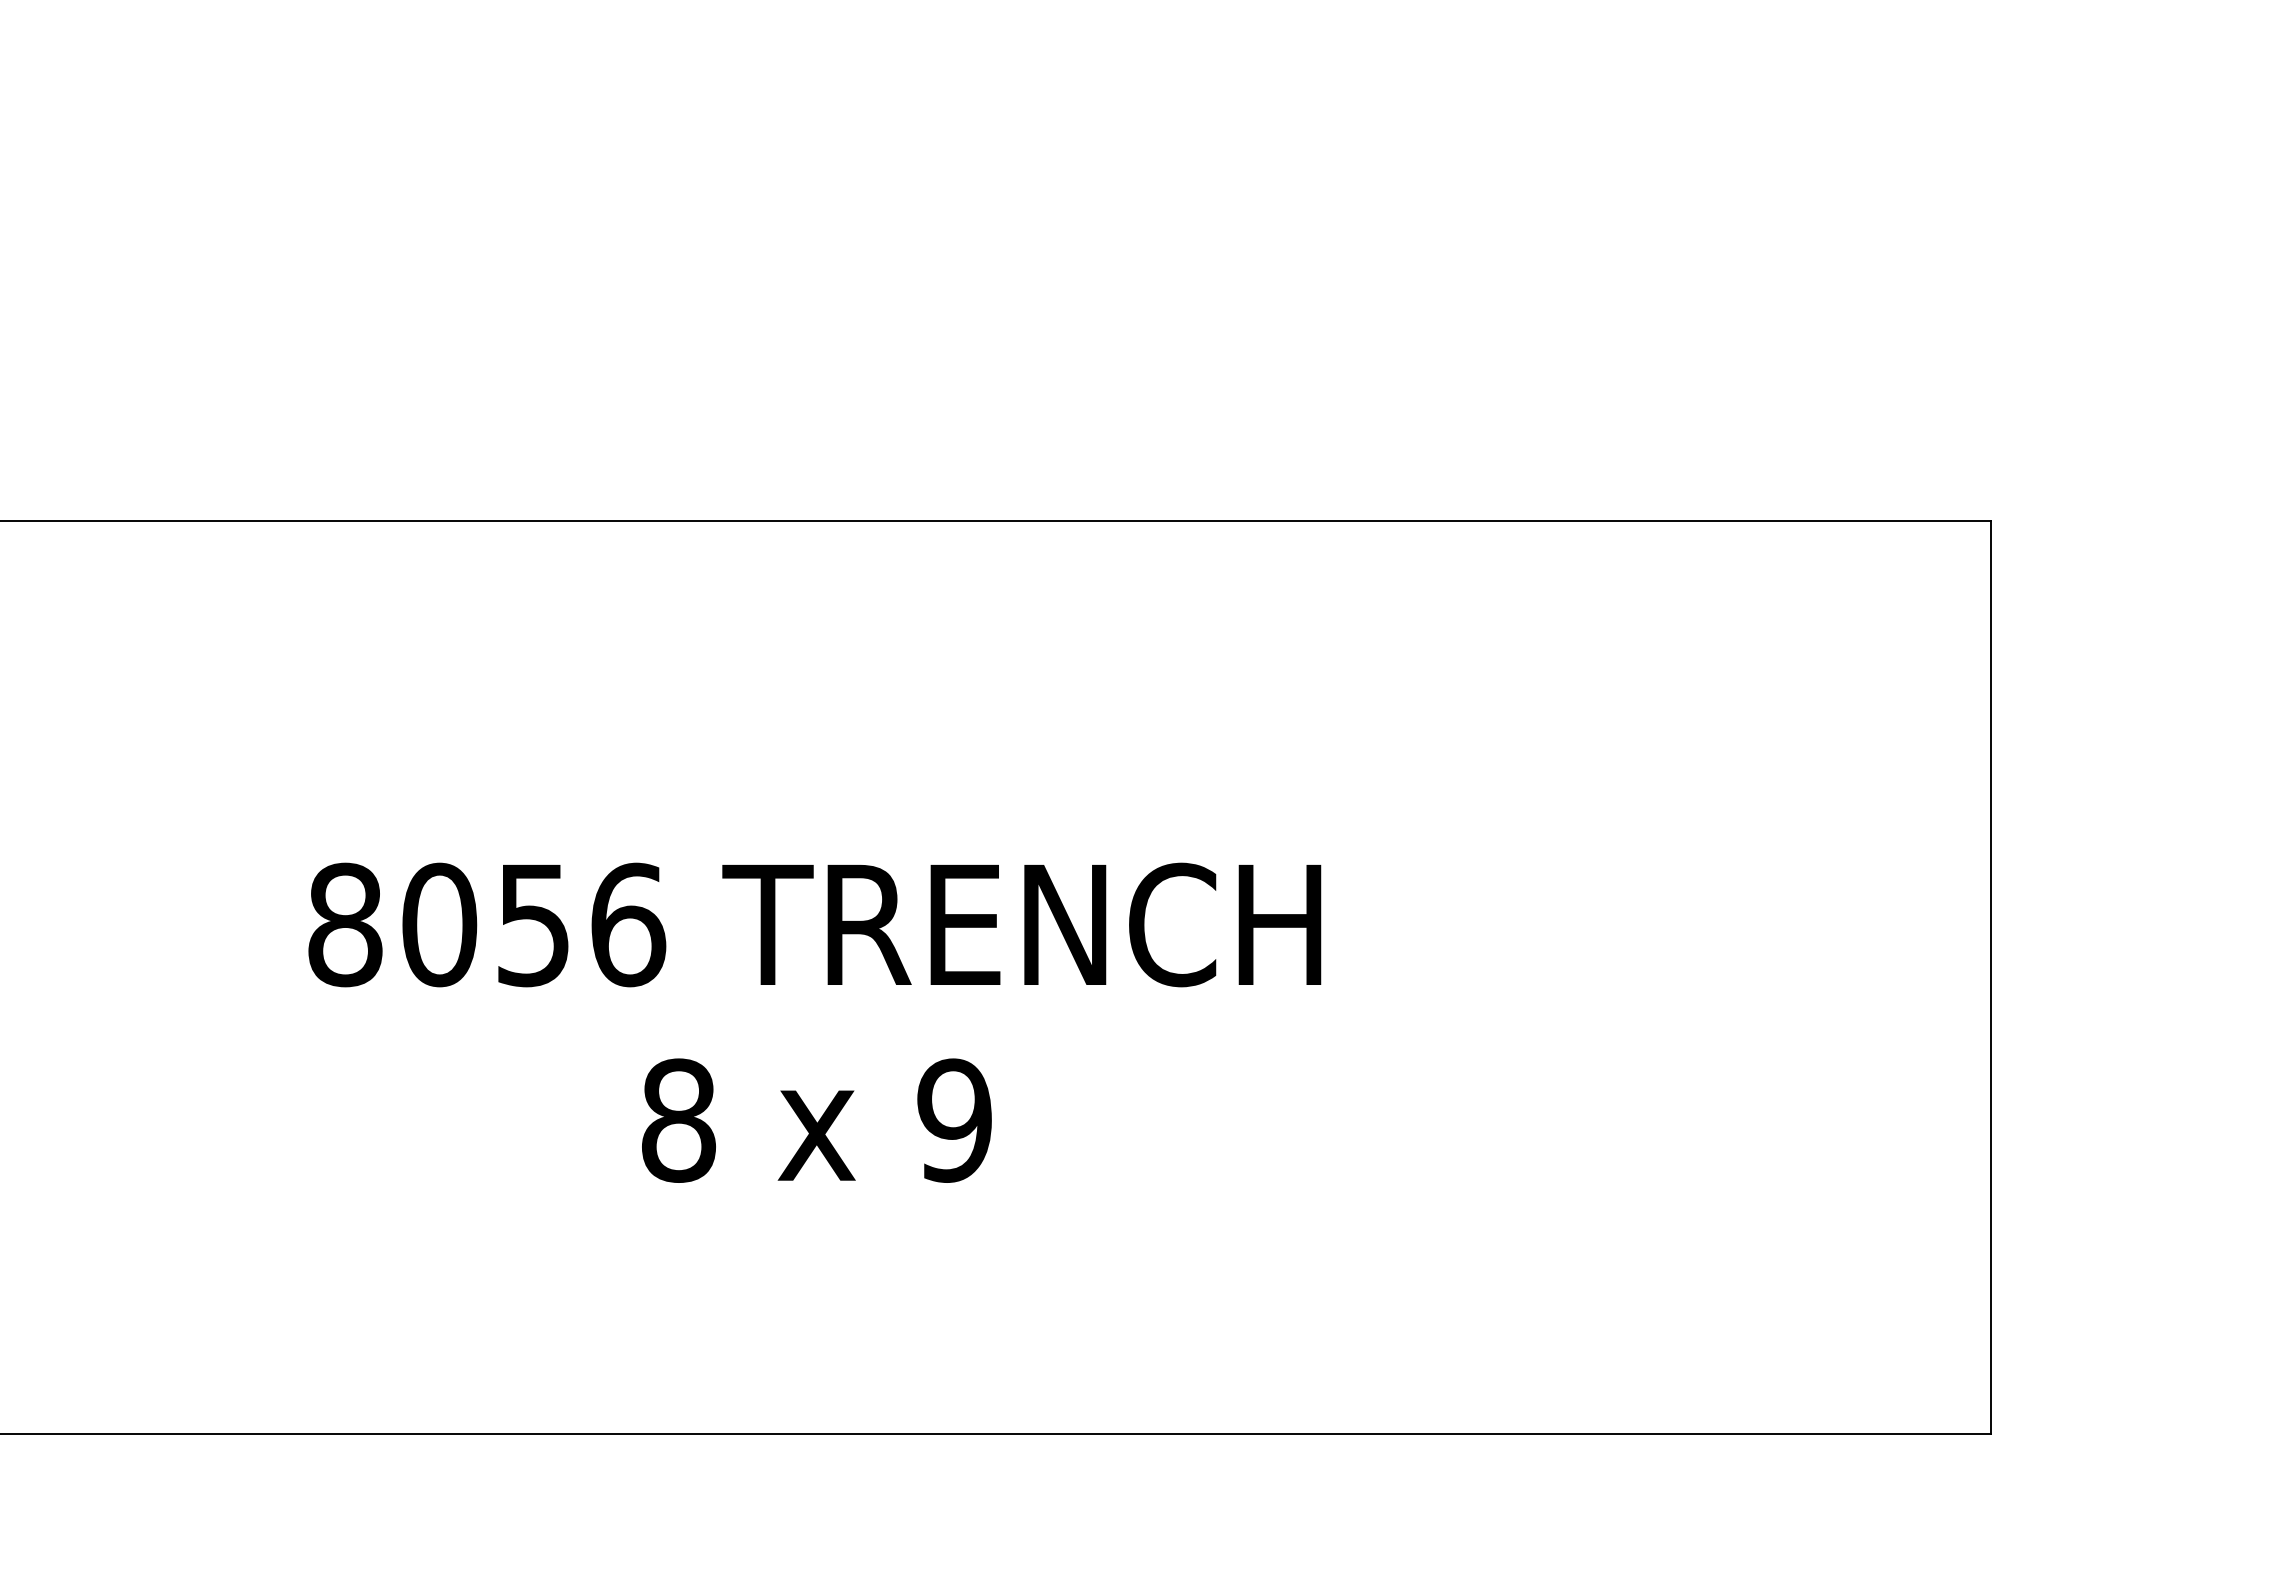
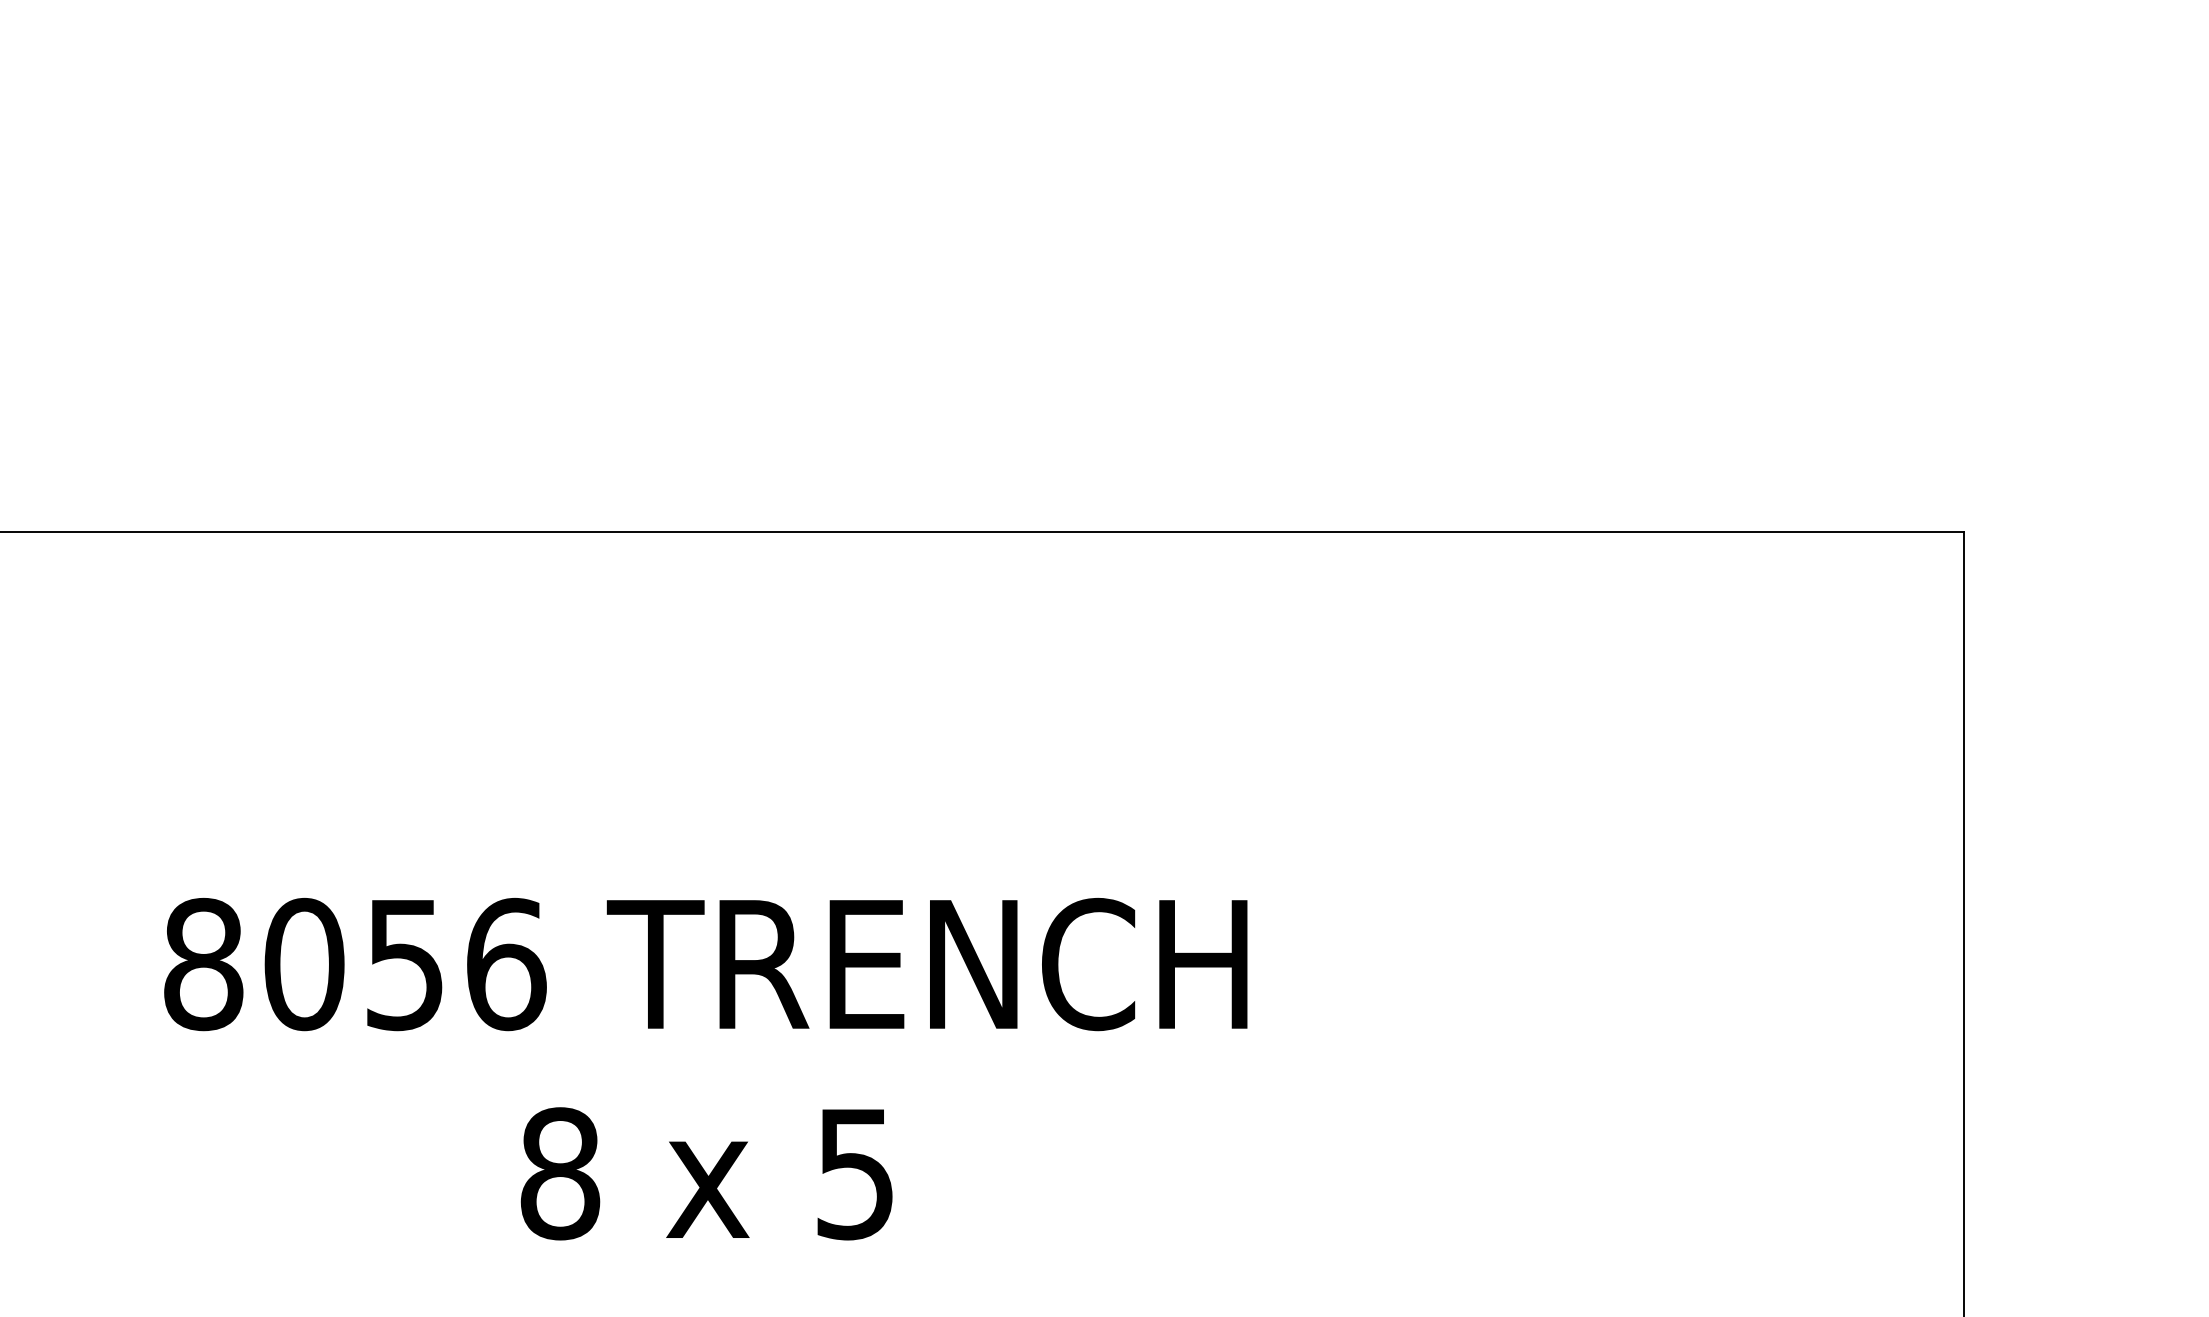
text: (954, 1120) -> (855, 1173), 9 -> 5

